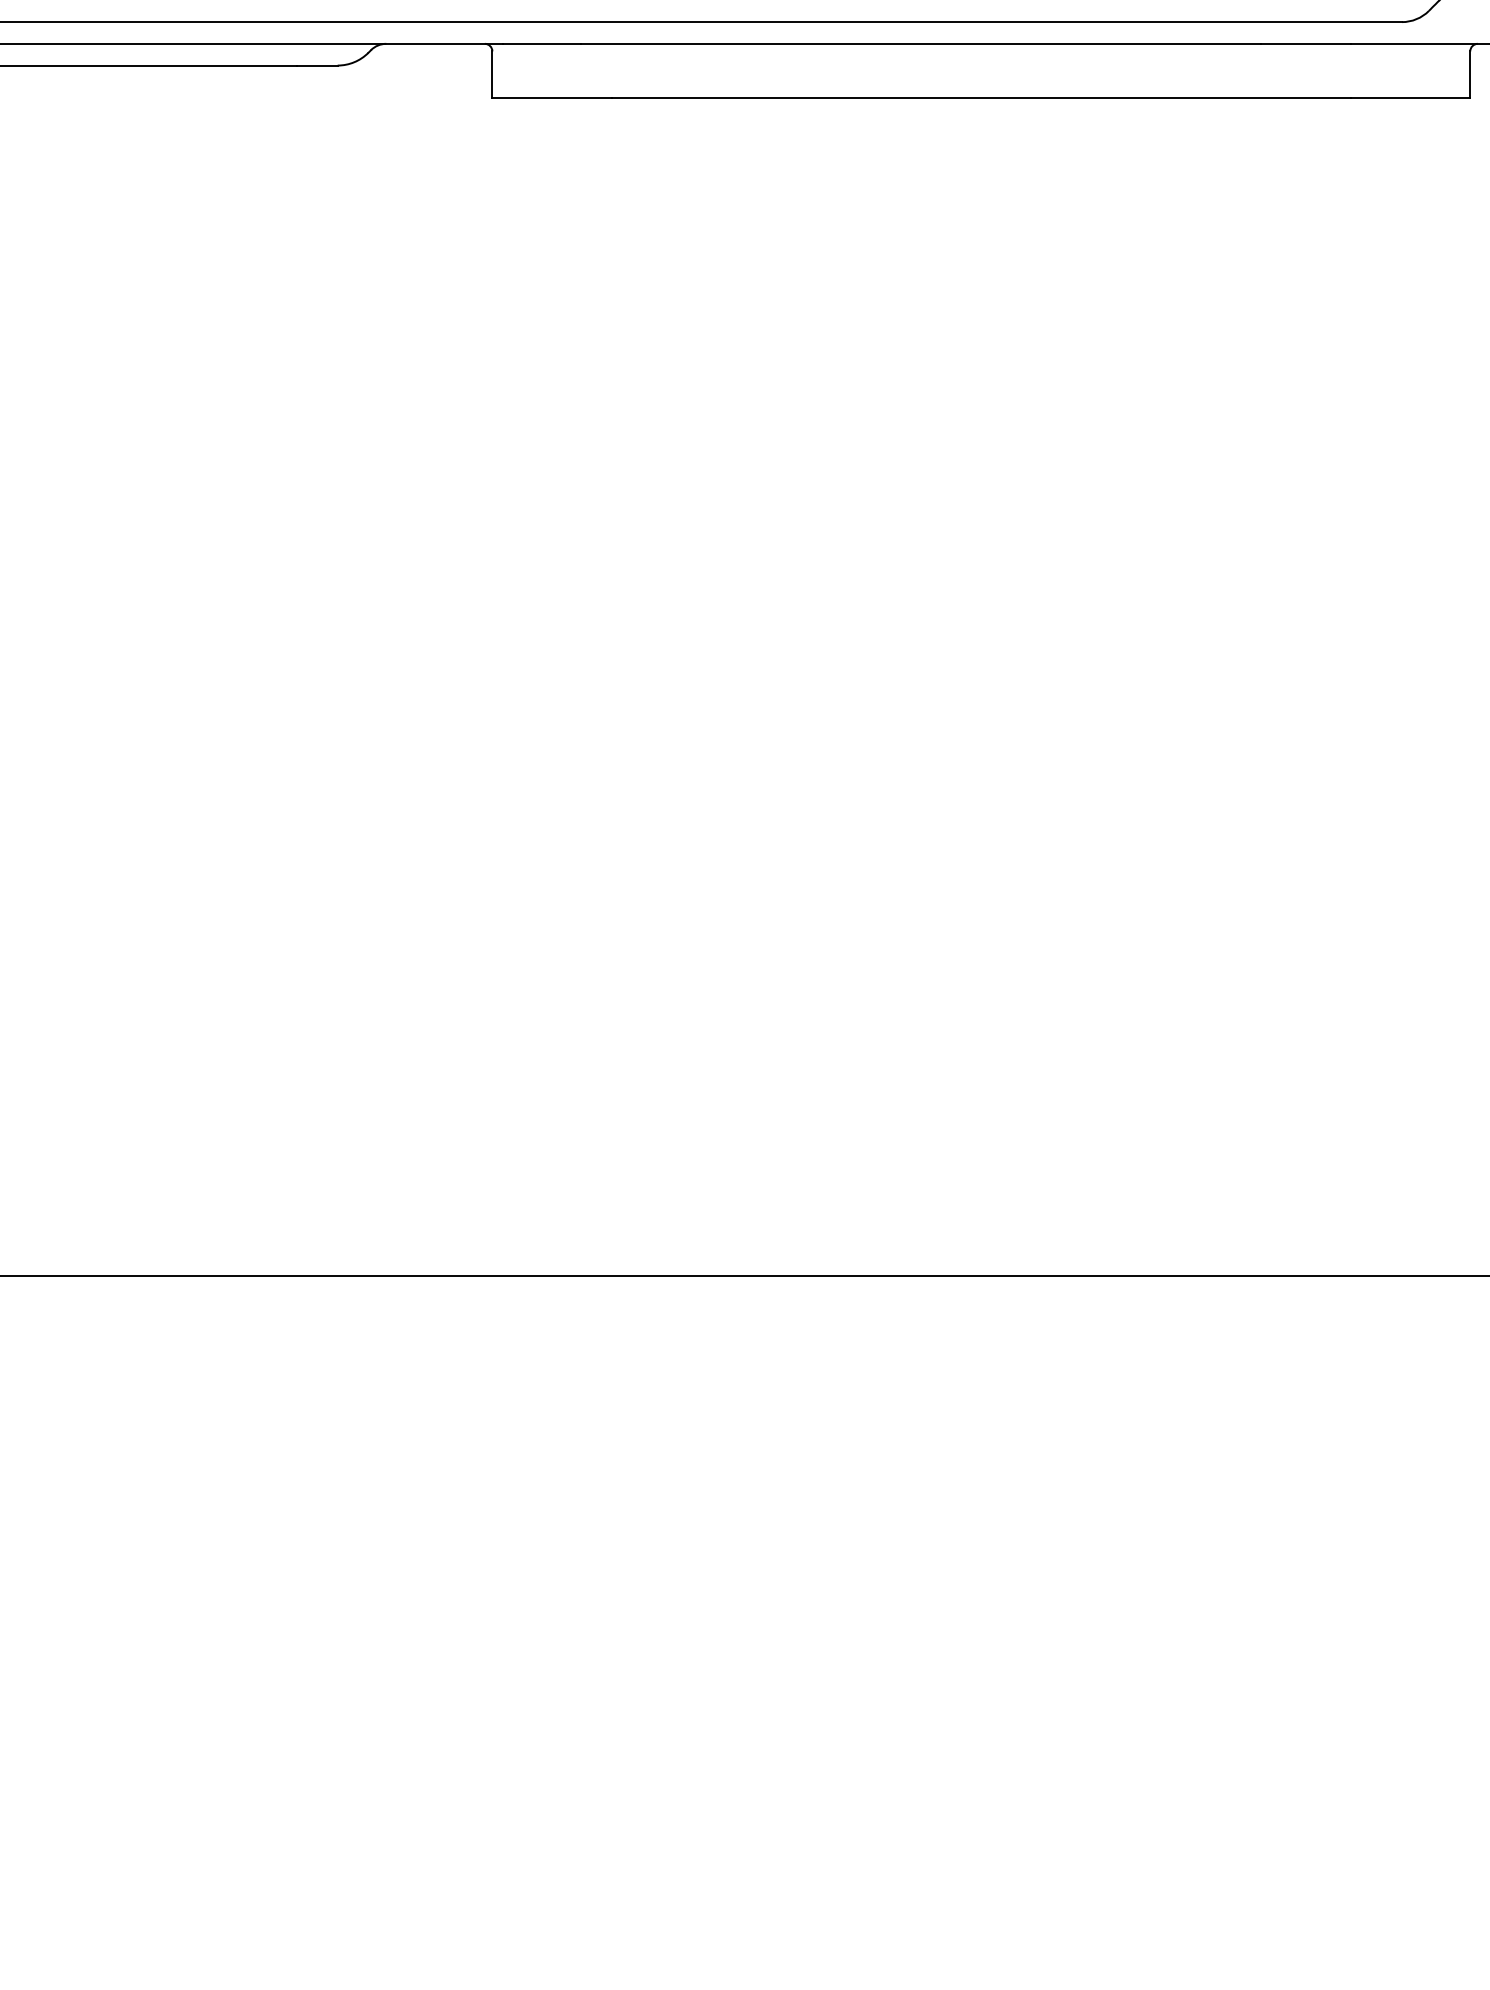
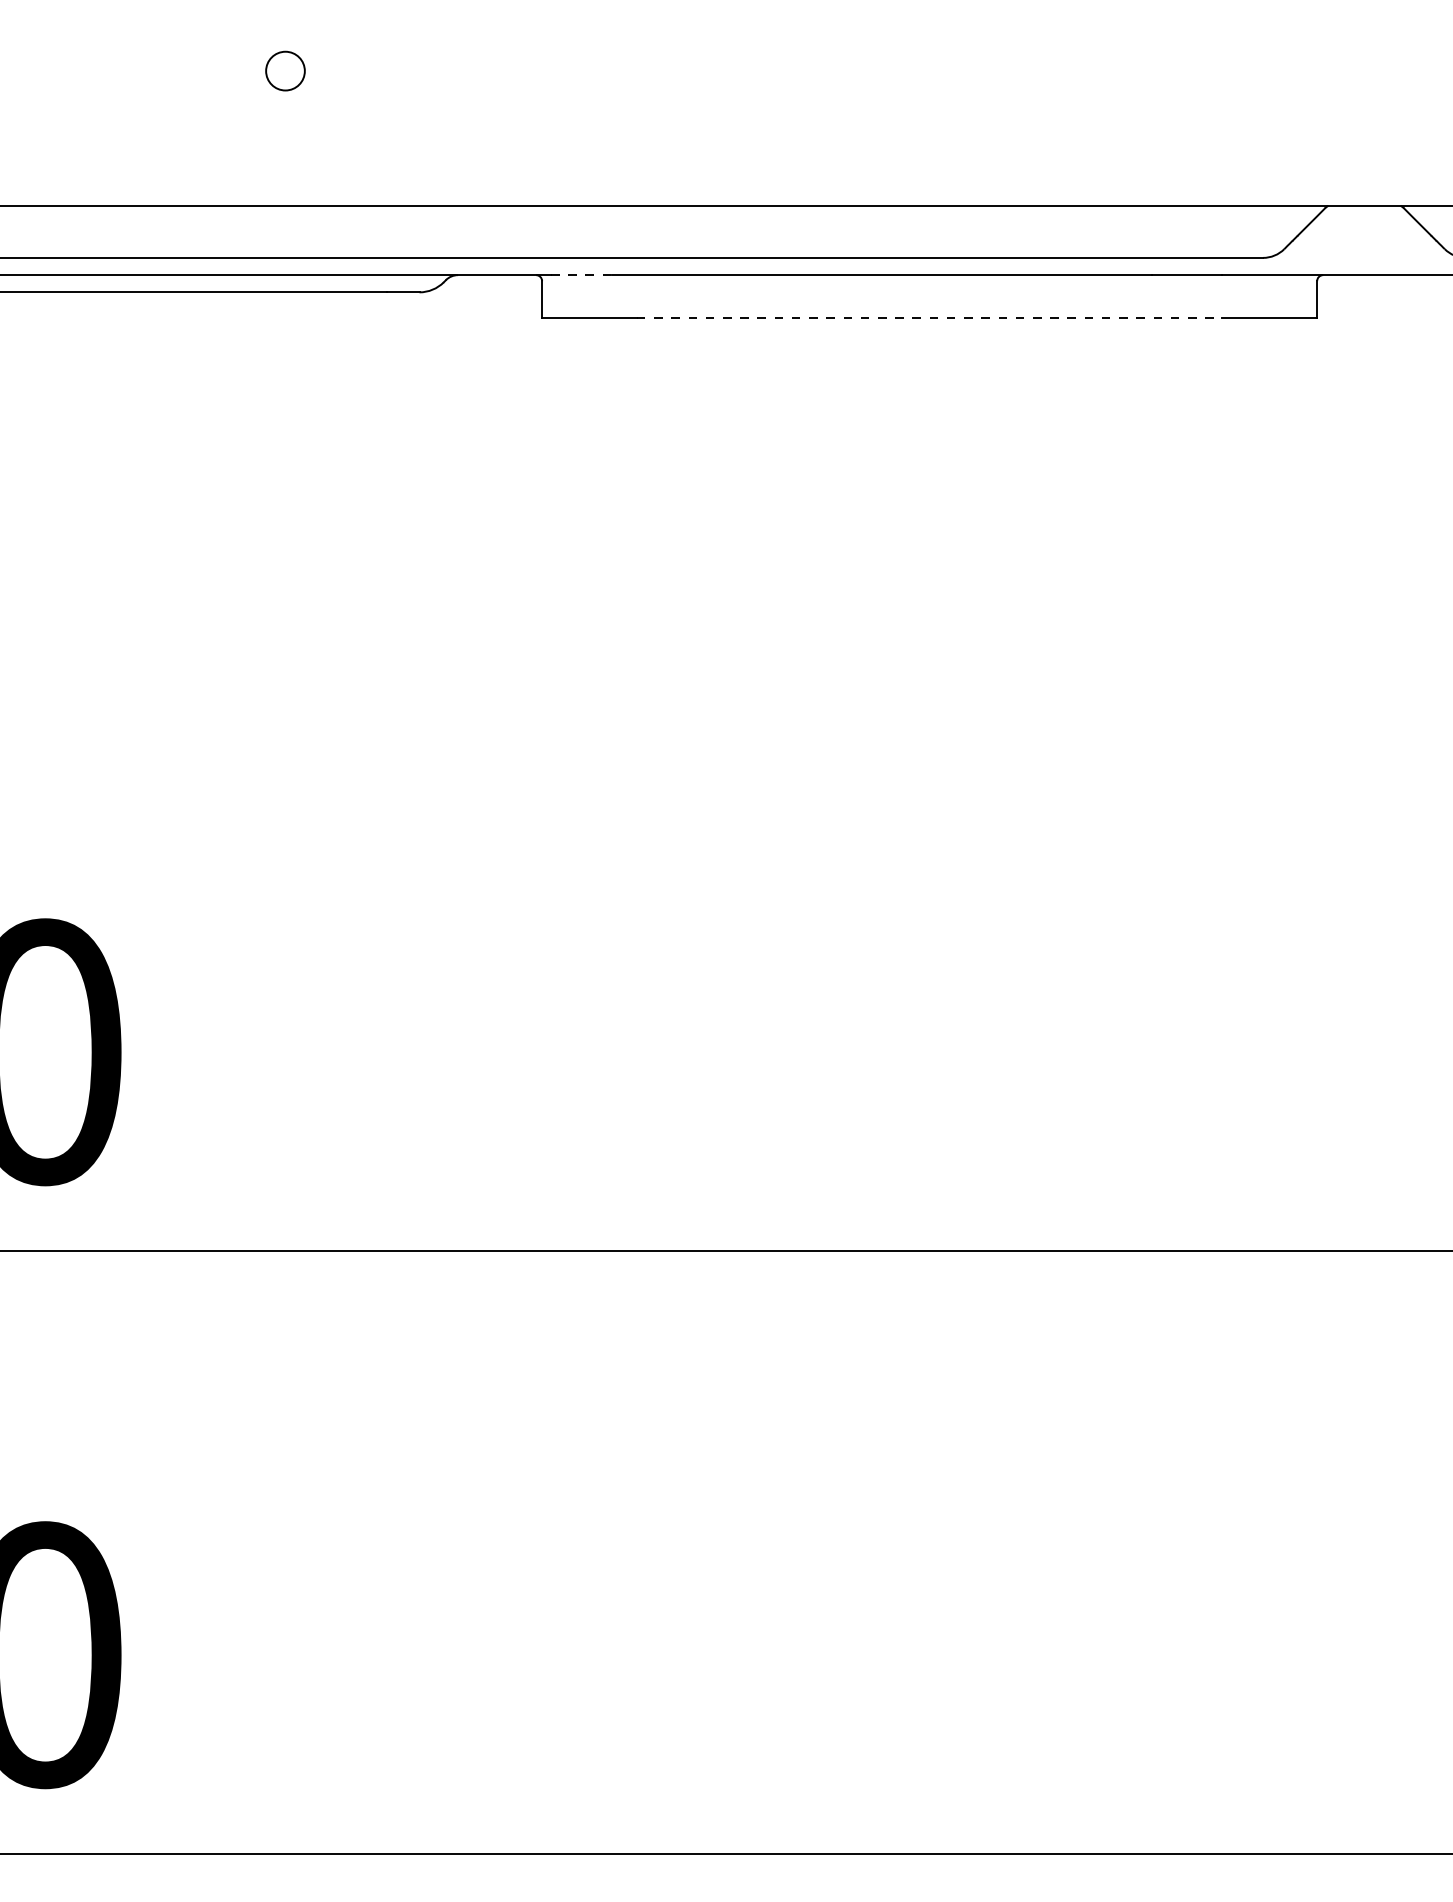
line: (542, 44) -> (581, 275), solid -> dashed
line: (981, 98) -> (929, 318), solid -> dashed

